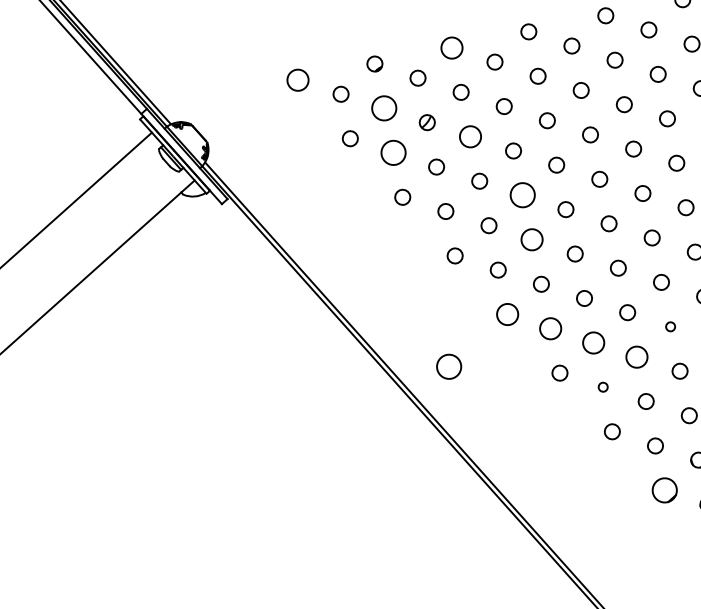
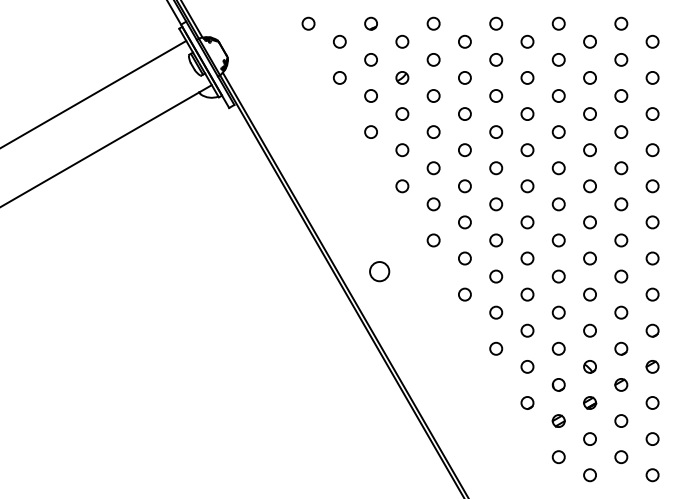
circle: (451, 47) -> (433, 23), size x0.71
circle: (297, 79) -> (308, 23), size x0.71
circle: (383, 108) -> (370, 59), size x0.62
circle: (470, 136) -> (433, 95), size x0.71
circle: (392, 152) -> (370, 95), size x0.62
circle: (522, 195) -> (464, 150), size x0.62
circle: (531, 240) -> (464, 186), size x0.71
circle: (507, 314) -> (433, 240), size x0.71
circle: (670, 326) -> (558, 276), size x1.67
circle: (550, 328) -> (464, 258), size x0.71
circle: (594, 342) -> (496, 276), size x0.71
circle: (636, 356) -> (527, 294), size x0.71
circle: (603, 387) -> (496, 312), size x1.67
circle: (664, 489) -> (527, 402), size x0.62

